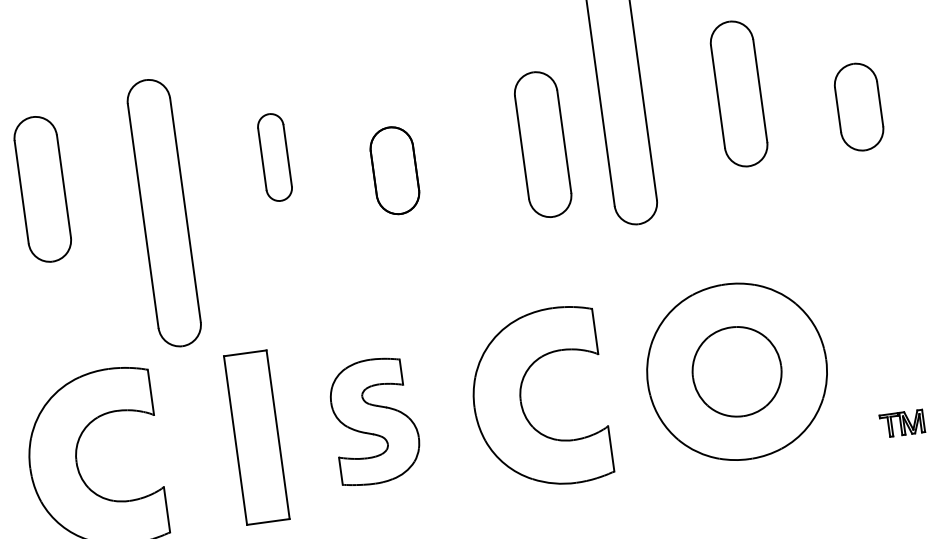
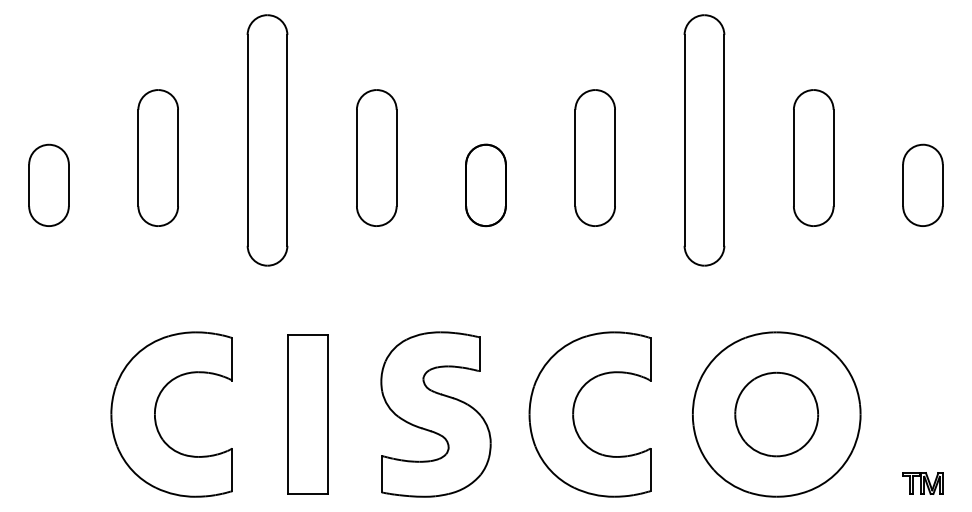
part: (542, 144) -> (594, 157), moved
part: (274, 157) -> (376, 157), size x1.67
part: (164, 213) -> (267, 140), moved
part: (374, 421) -> (435, 414), size x1.43
part: (256, 437) -> (307, 414), moved

